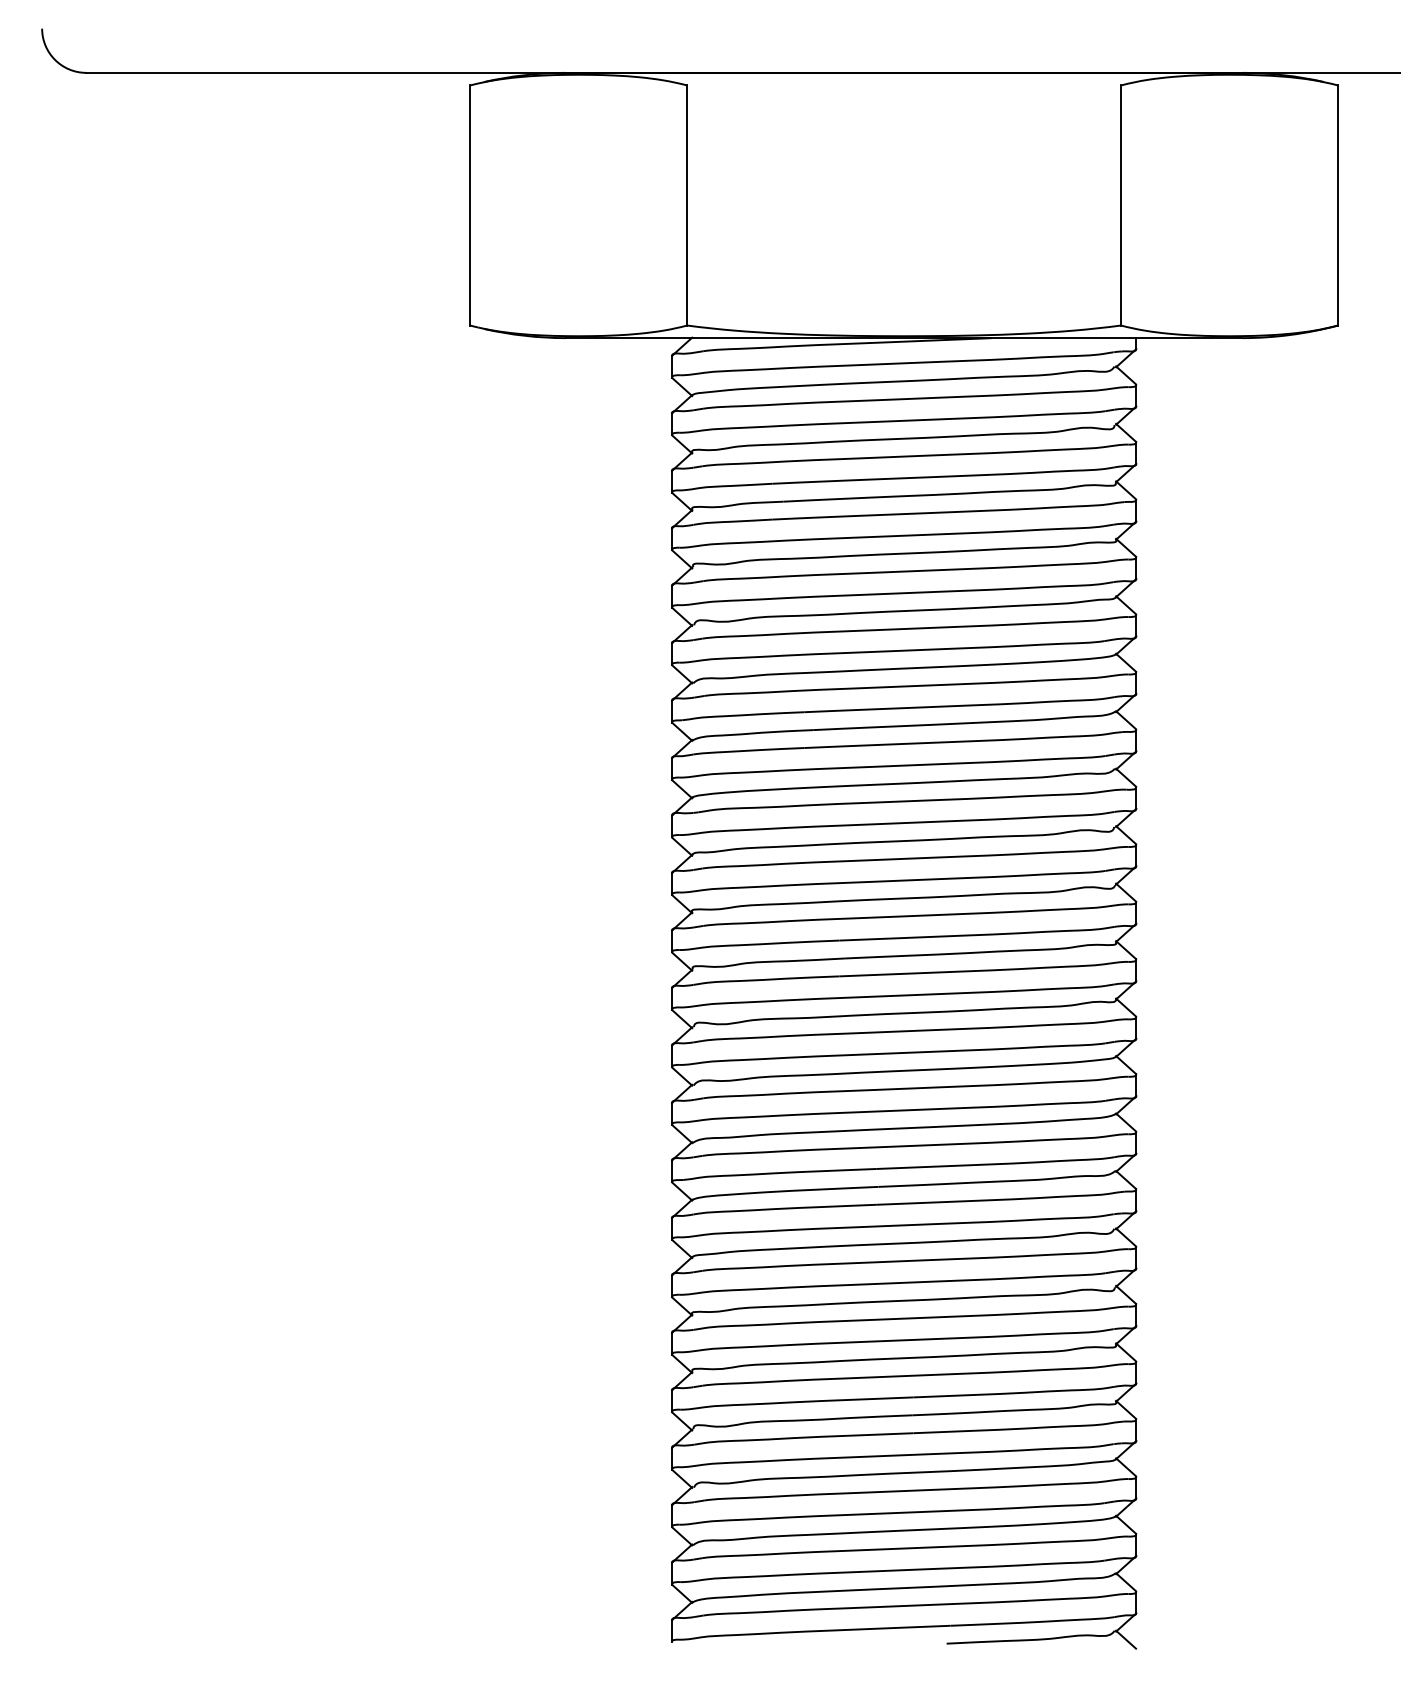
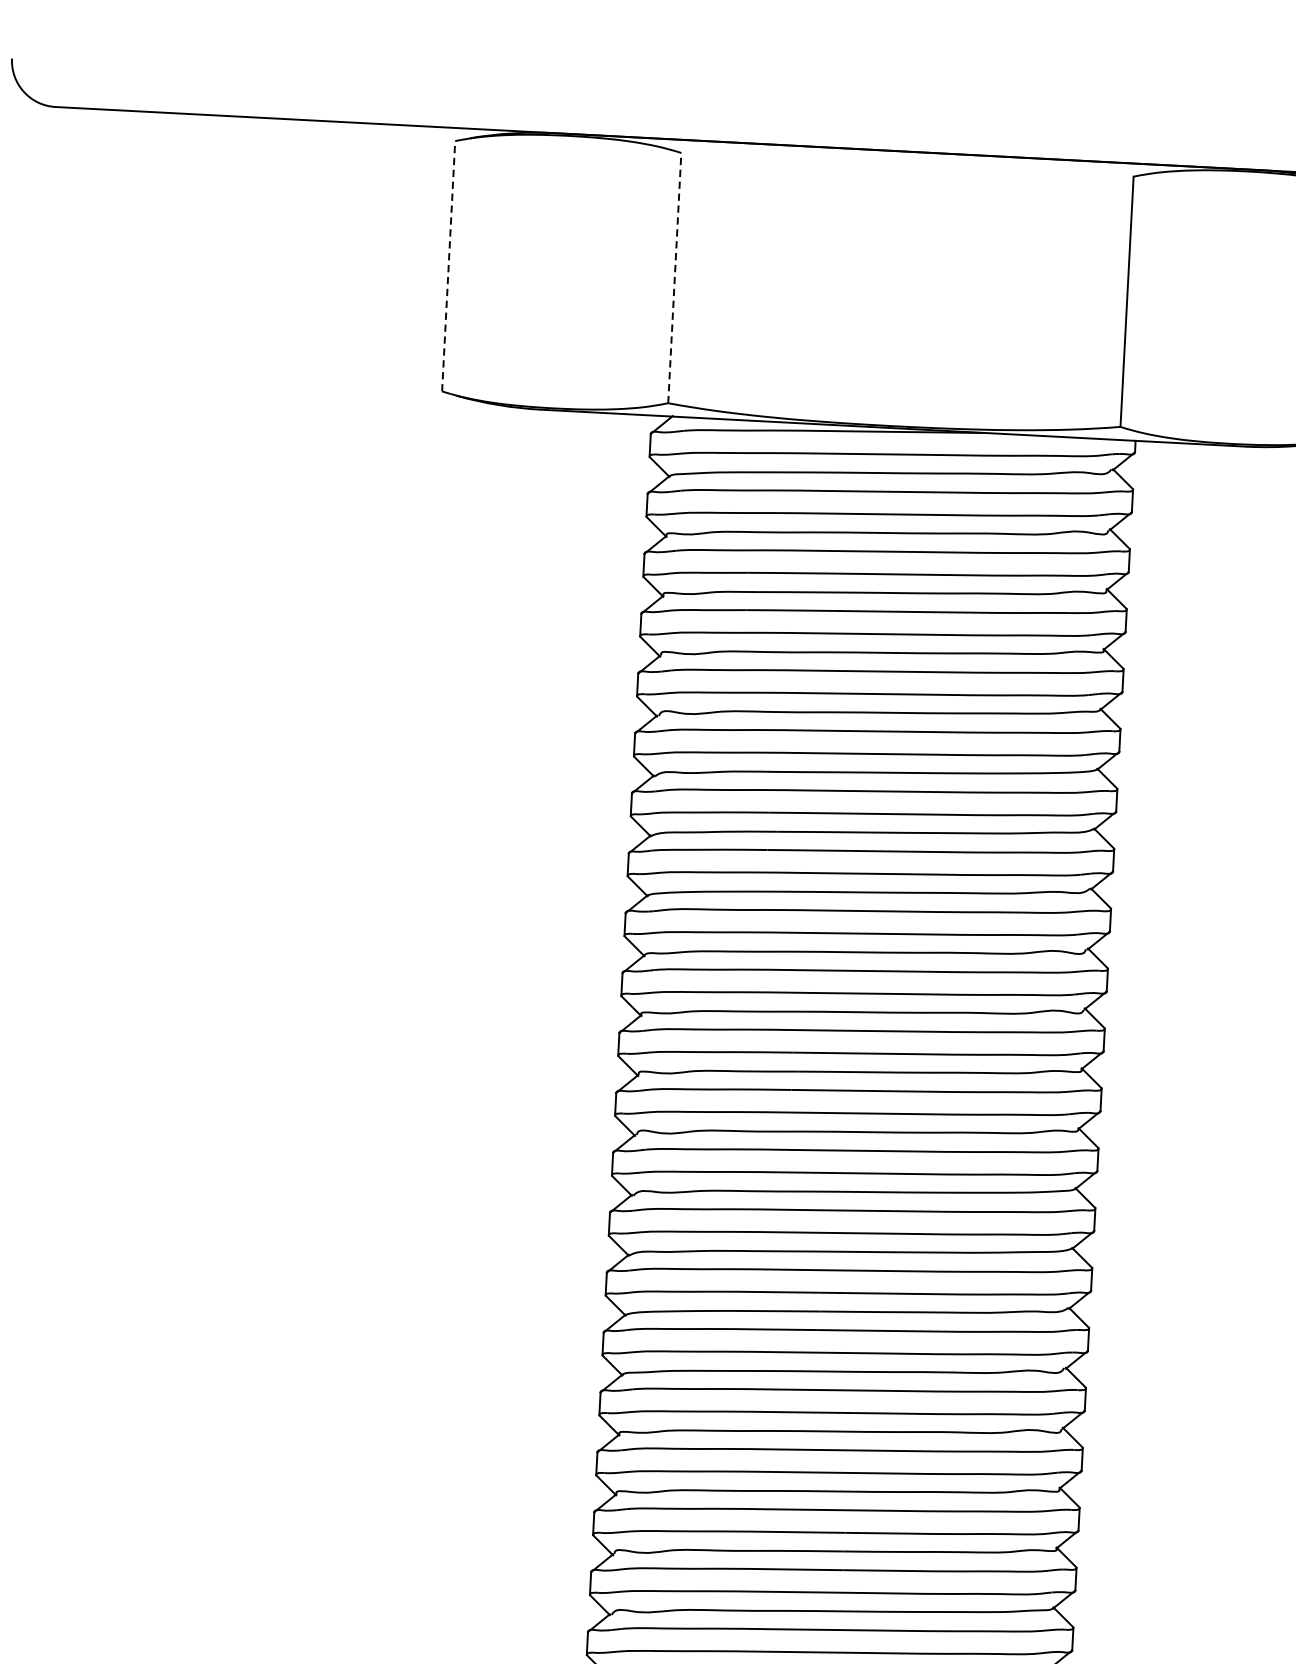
line: (470, 205) -> (448, 266), solid -> dashed
line: (687, 205) -> (675, 278), solid -> dashed

